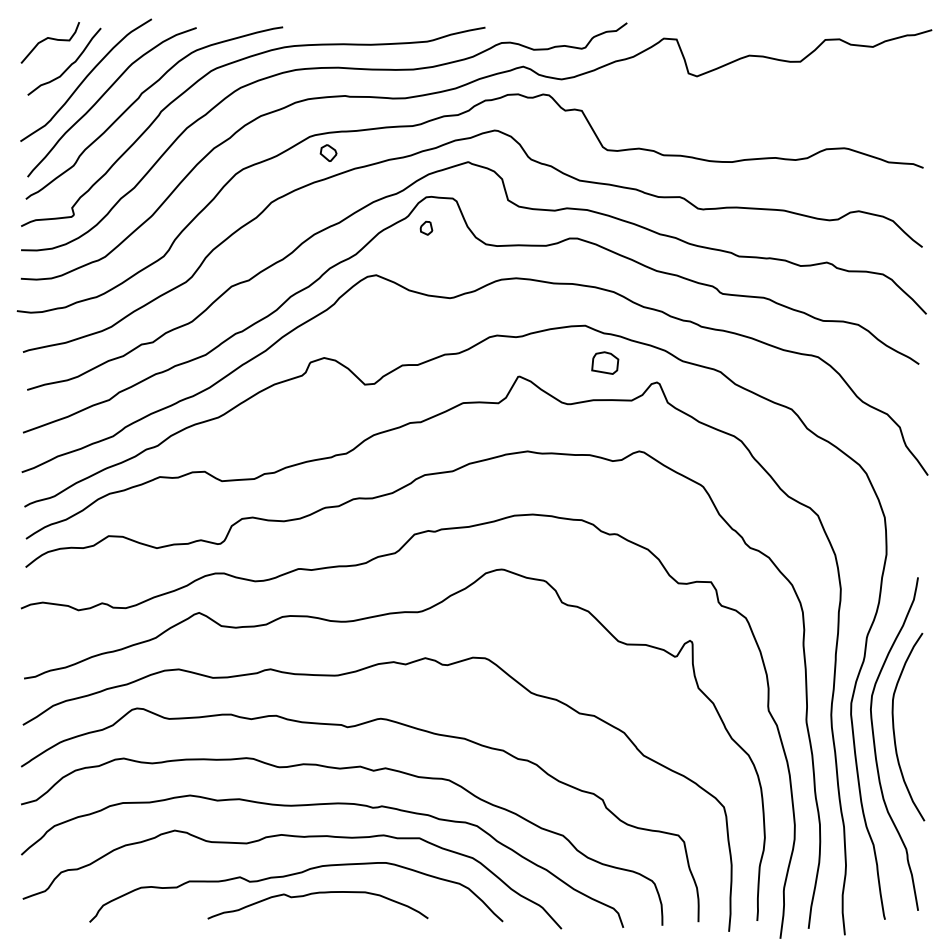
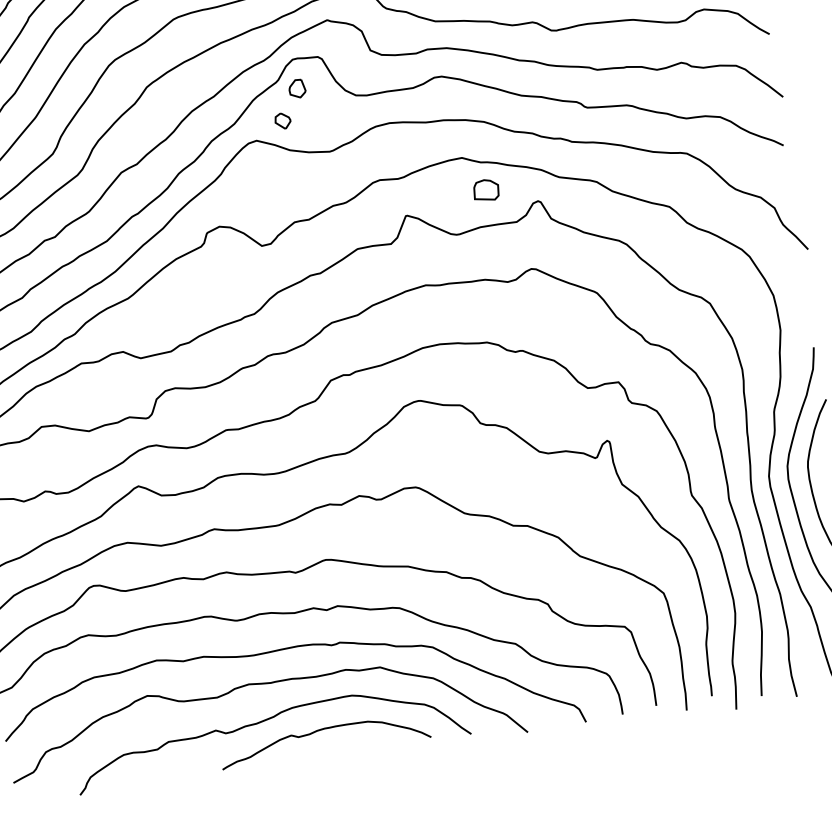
part: (328, 152) -> (282, 120), moved
part: (426, 228) -> (297, 89), size x1.43
curve: (315, 894) -> (321, 730), moved

